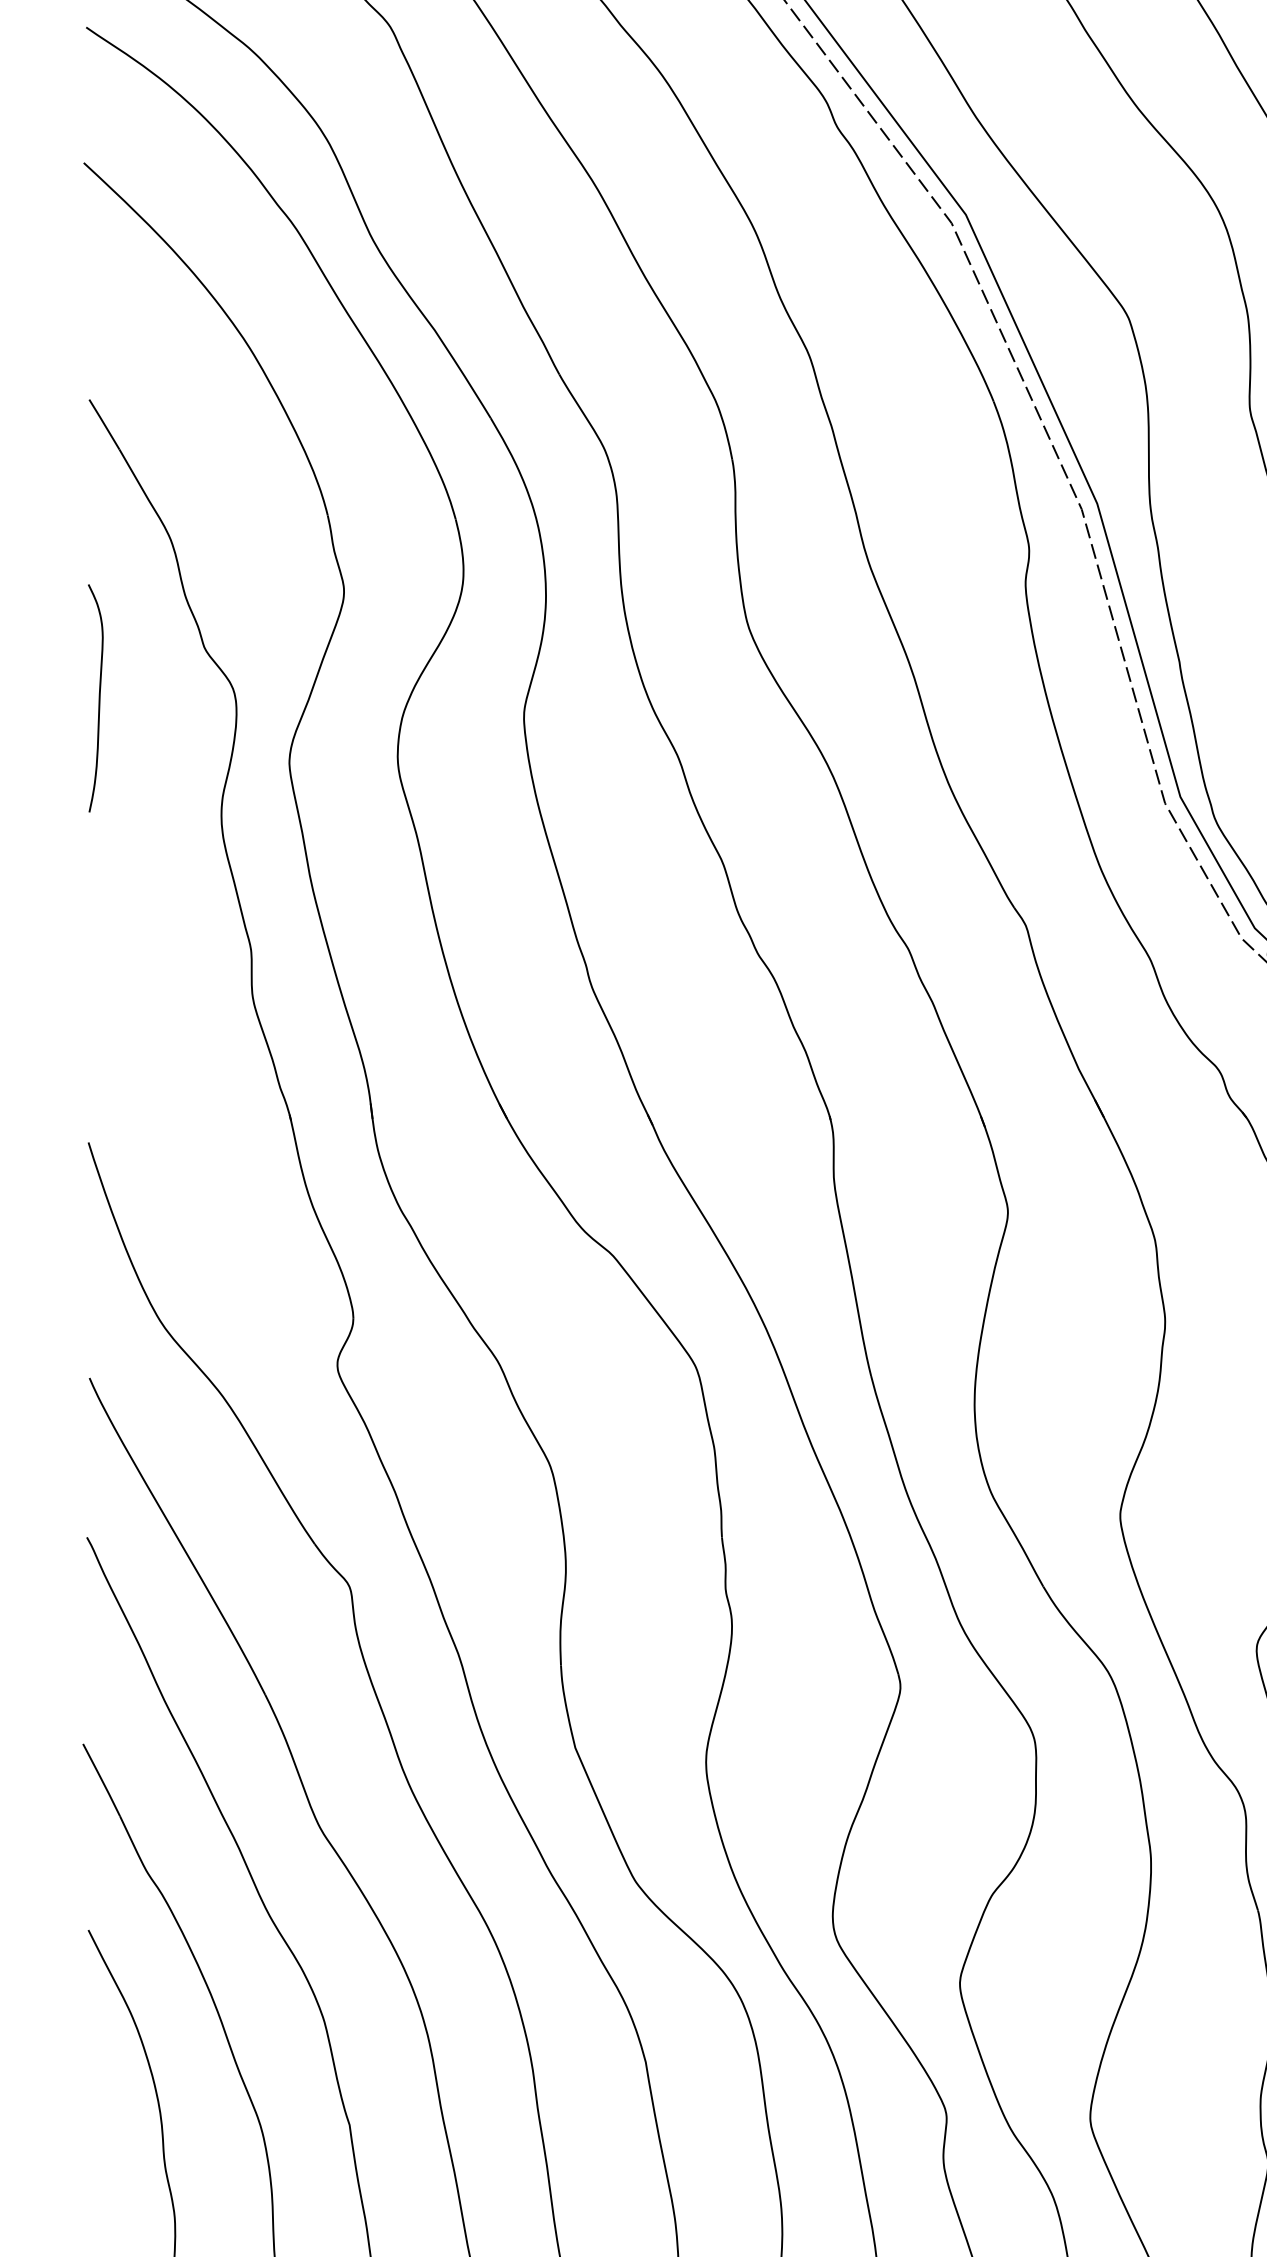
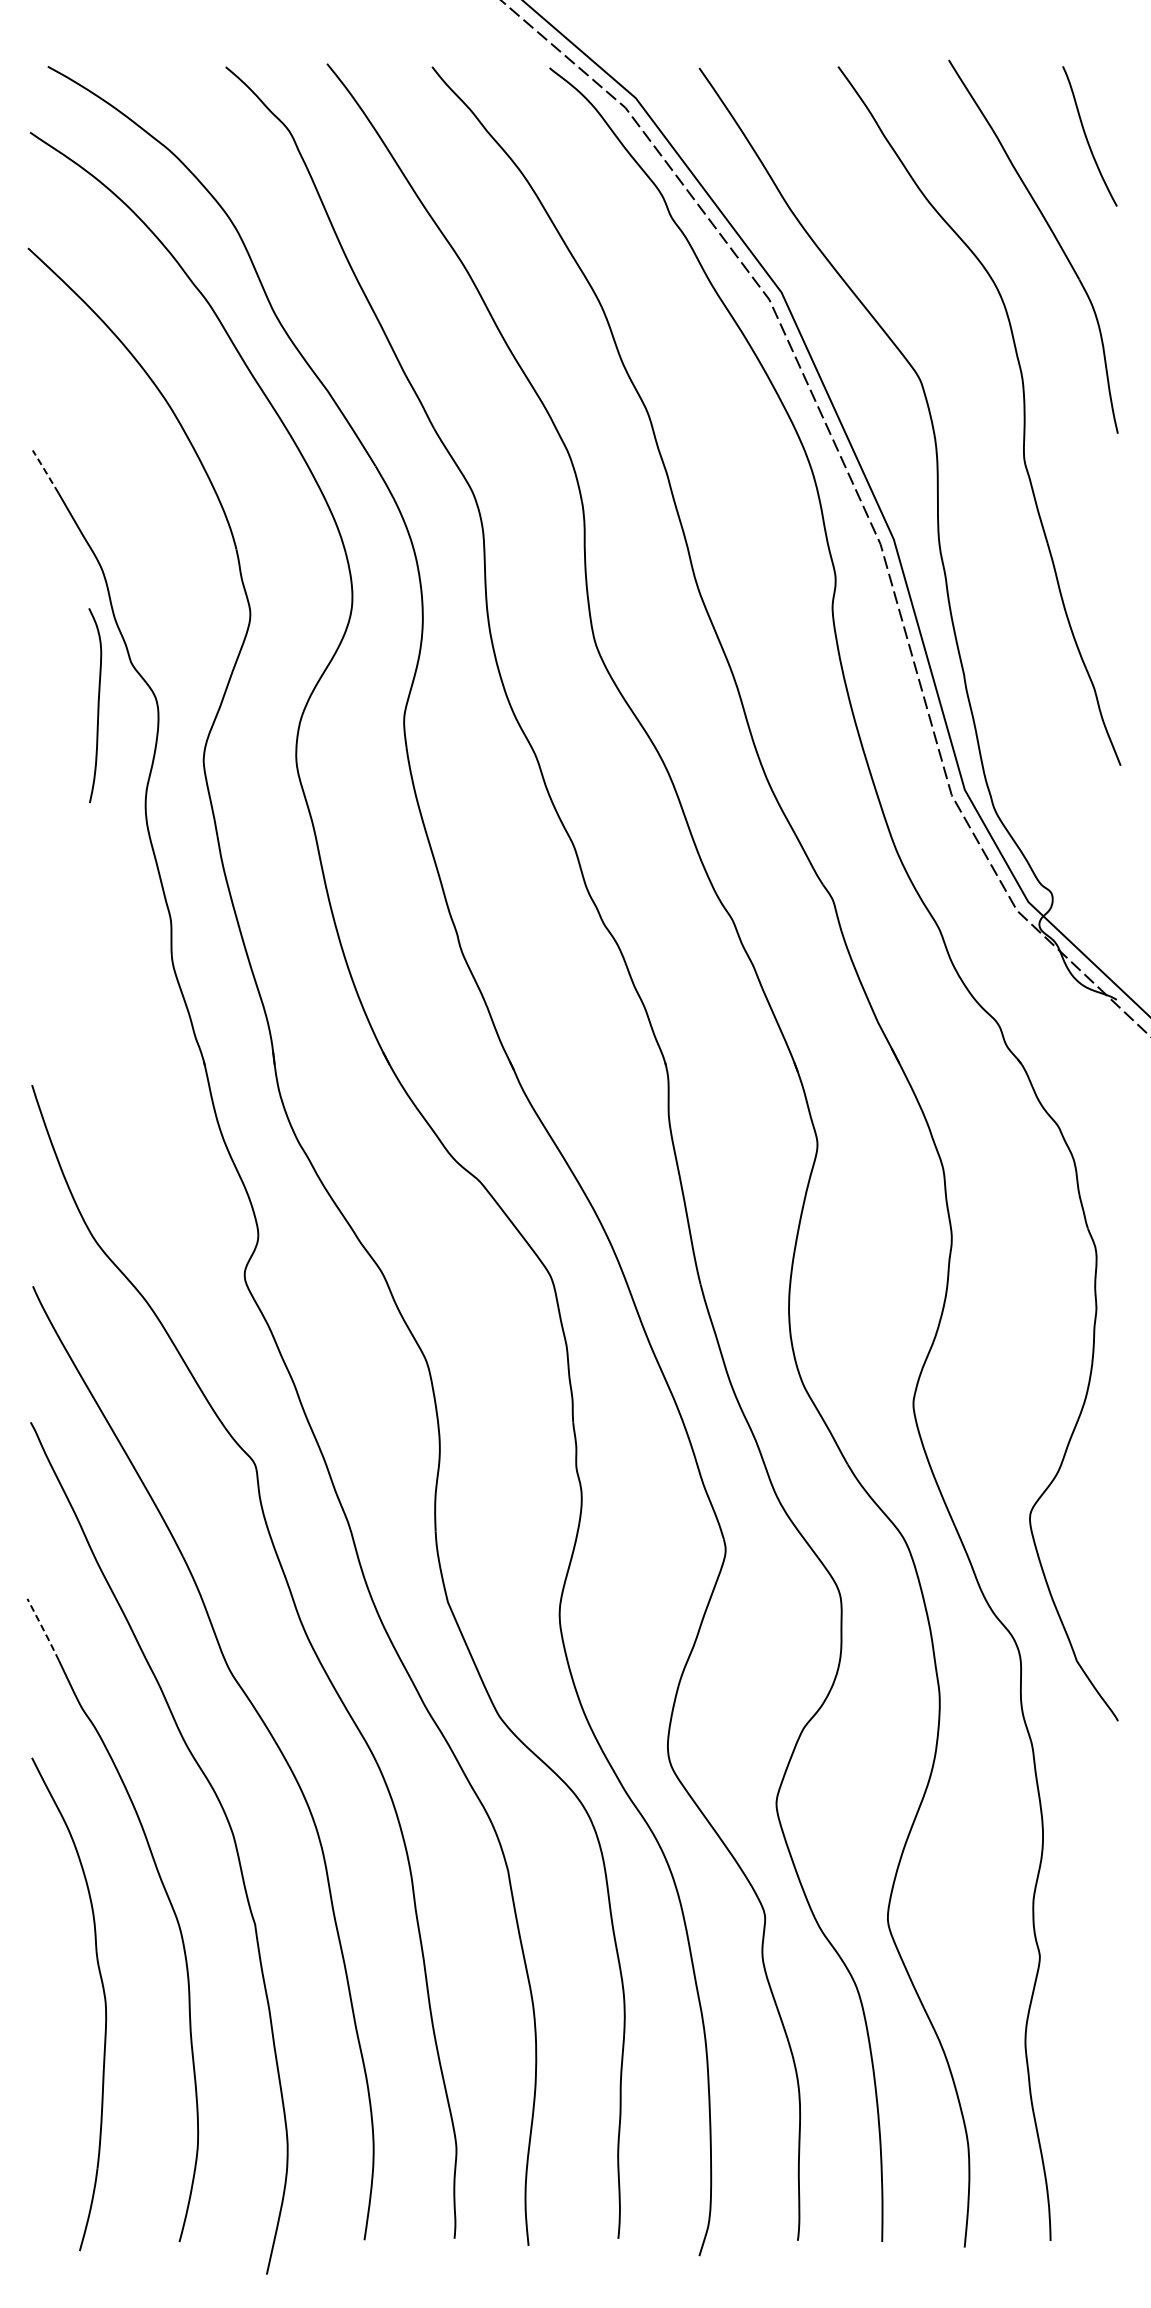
line: (104, 424) -> (45, 471), solid -> dashed
curve: (98, 698) -> (97, 705), moved
line: (101, 1779) -> (43, 1629), solid -> dashed

